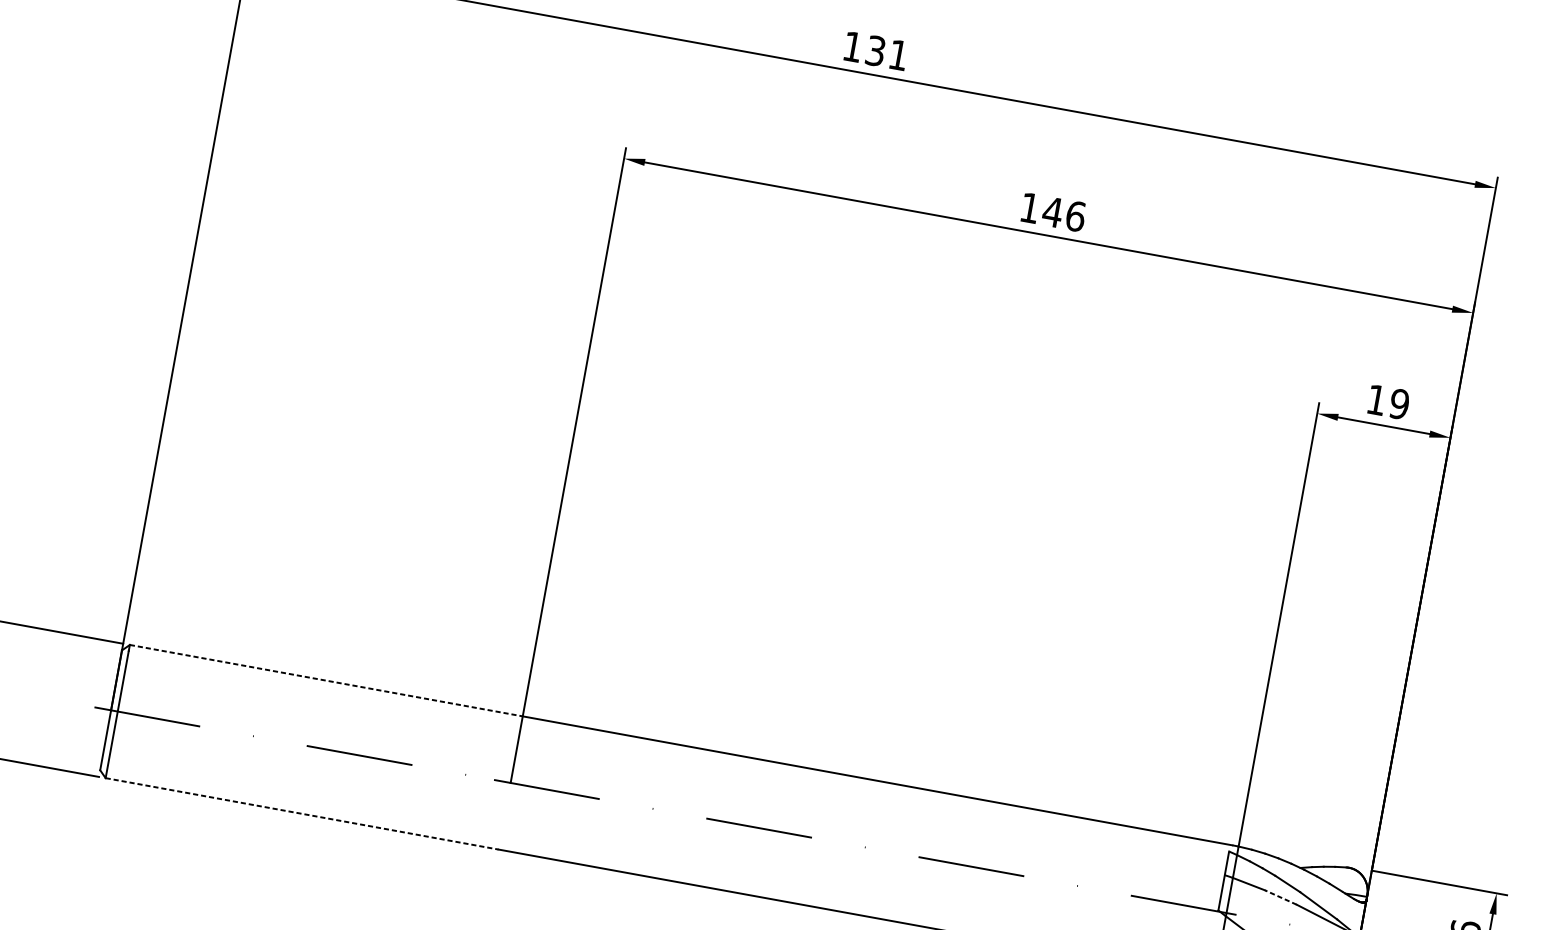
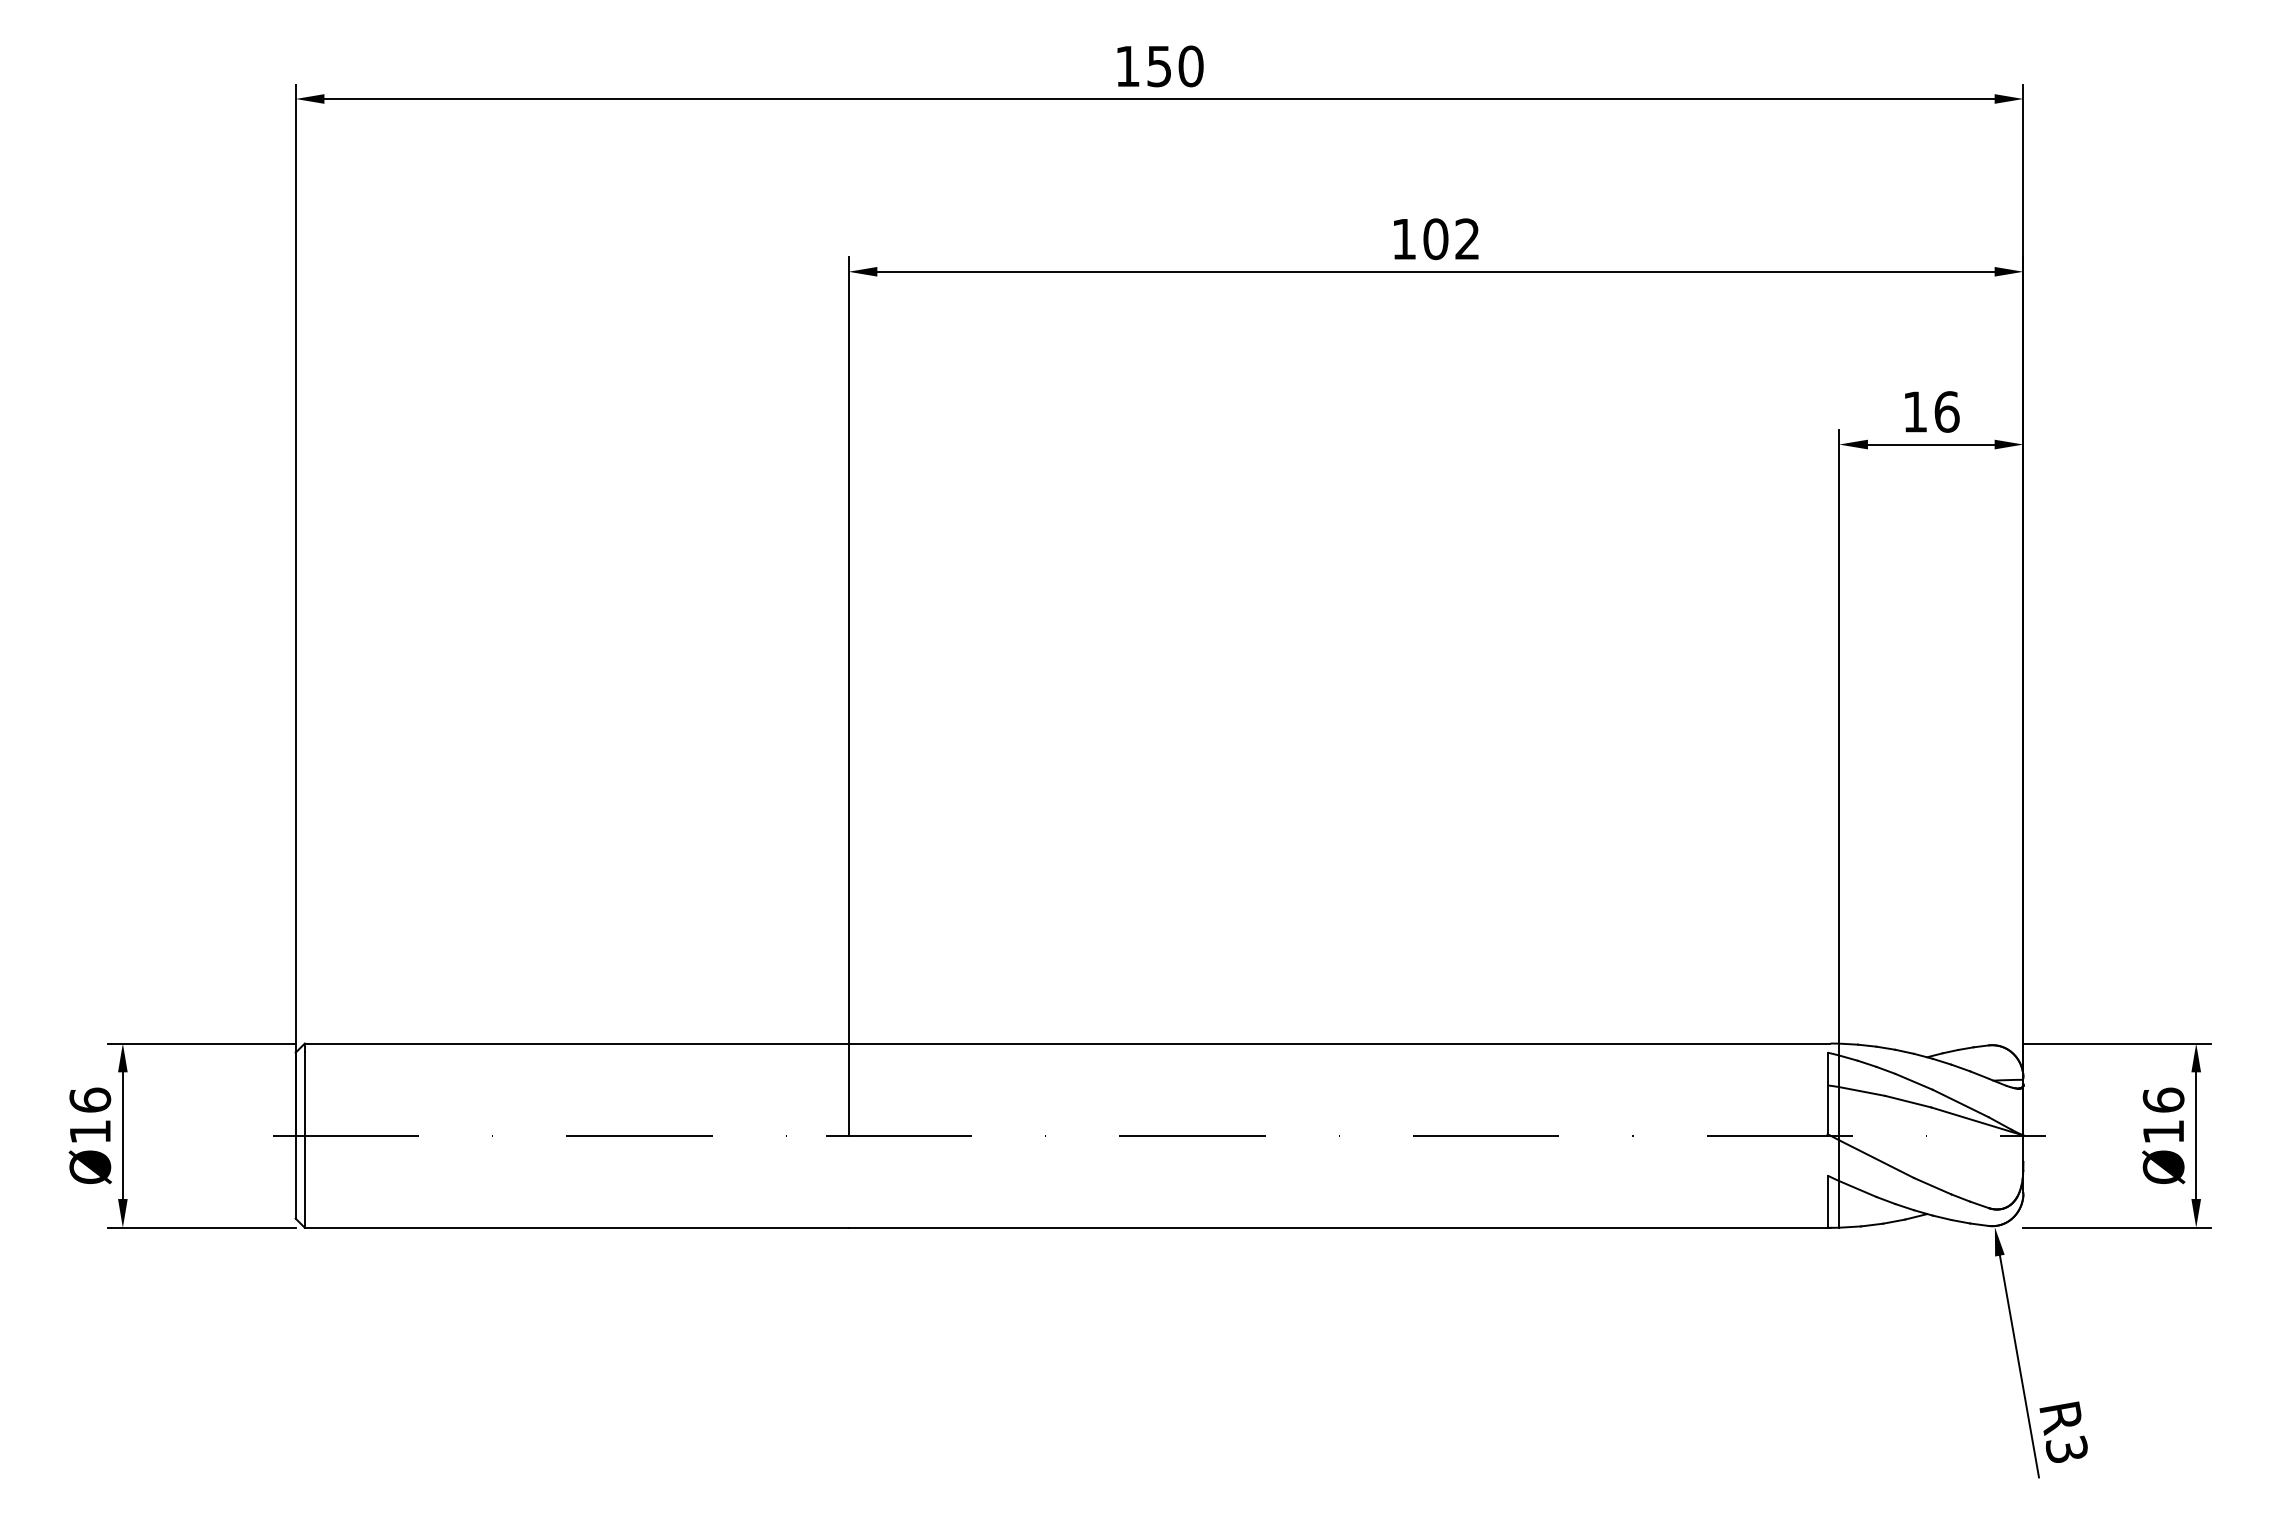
text: (887, 53) -> (1175, 66), 131 -> 150
text: (1064, 214) -> (1451, 239), 146 -> 102
text: (1399, 403) -> (1946, 411), 19 -> 16
line: (326, 680) -> (576, 1043), dashed -> solid
line: (302, 813) -> (576, 1227), dashed -> solid
line: (1281, 897) -> (1908, 1101), dashed -> solid

